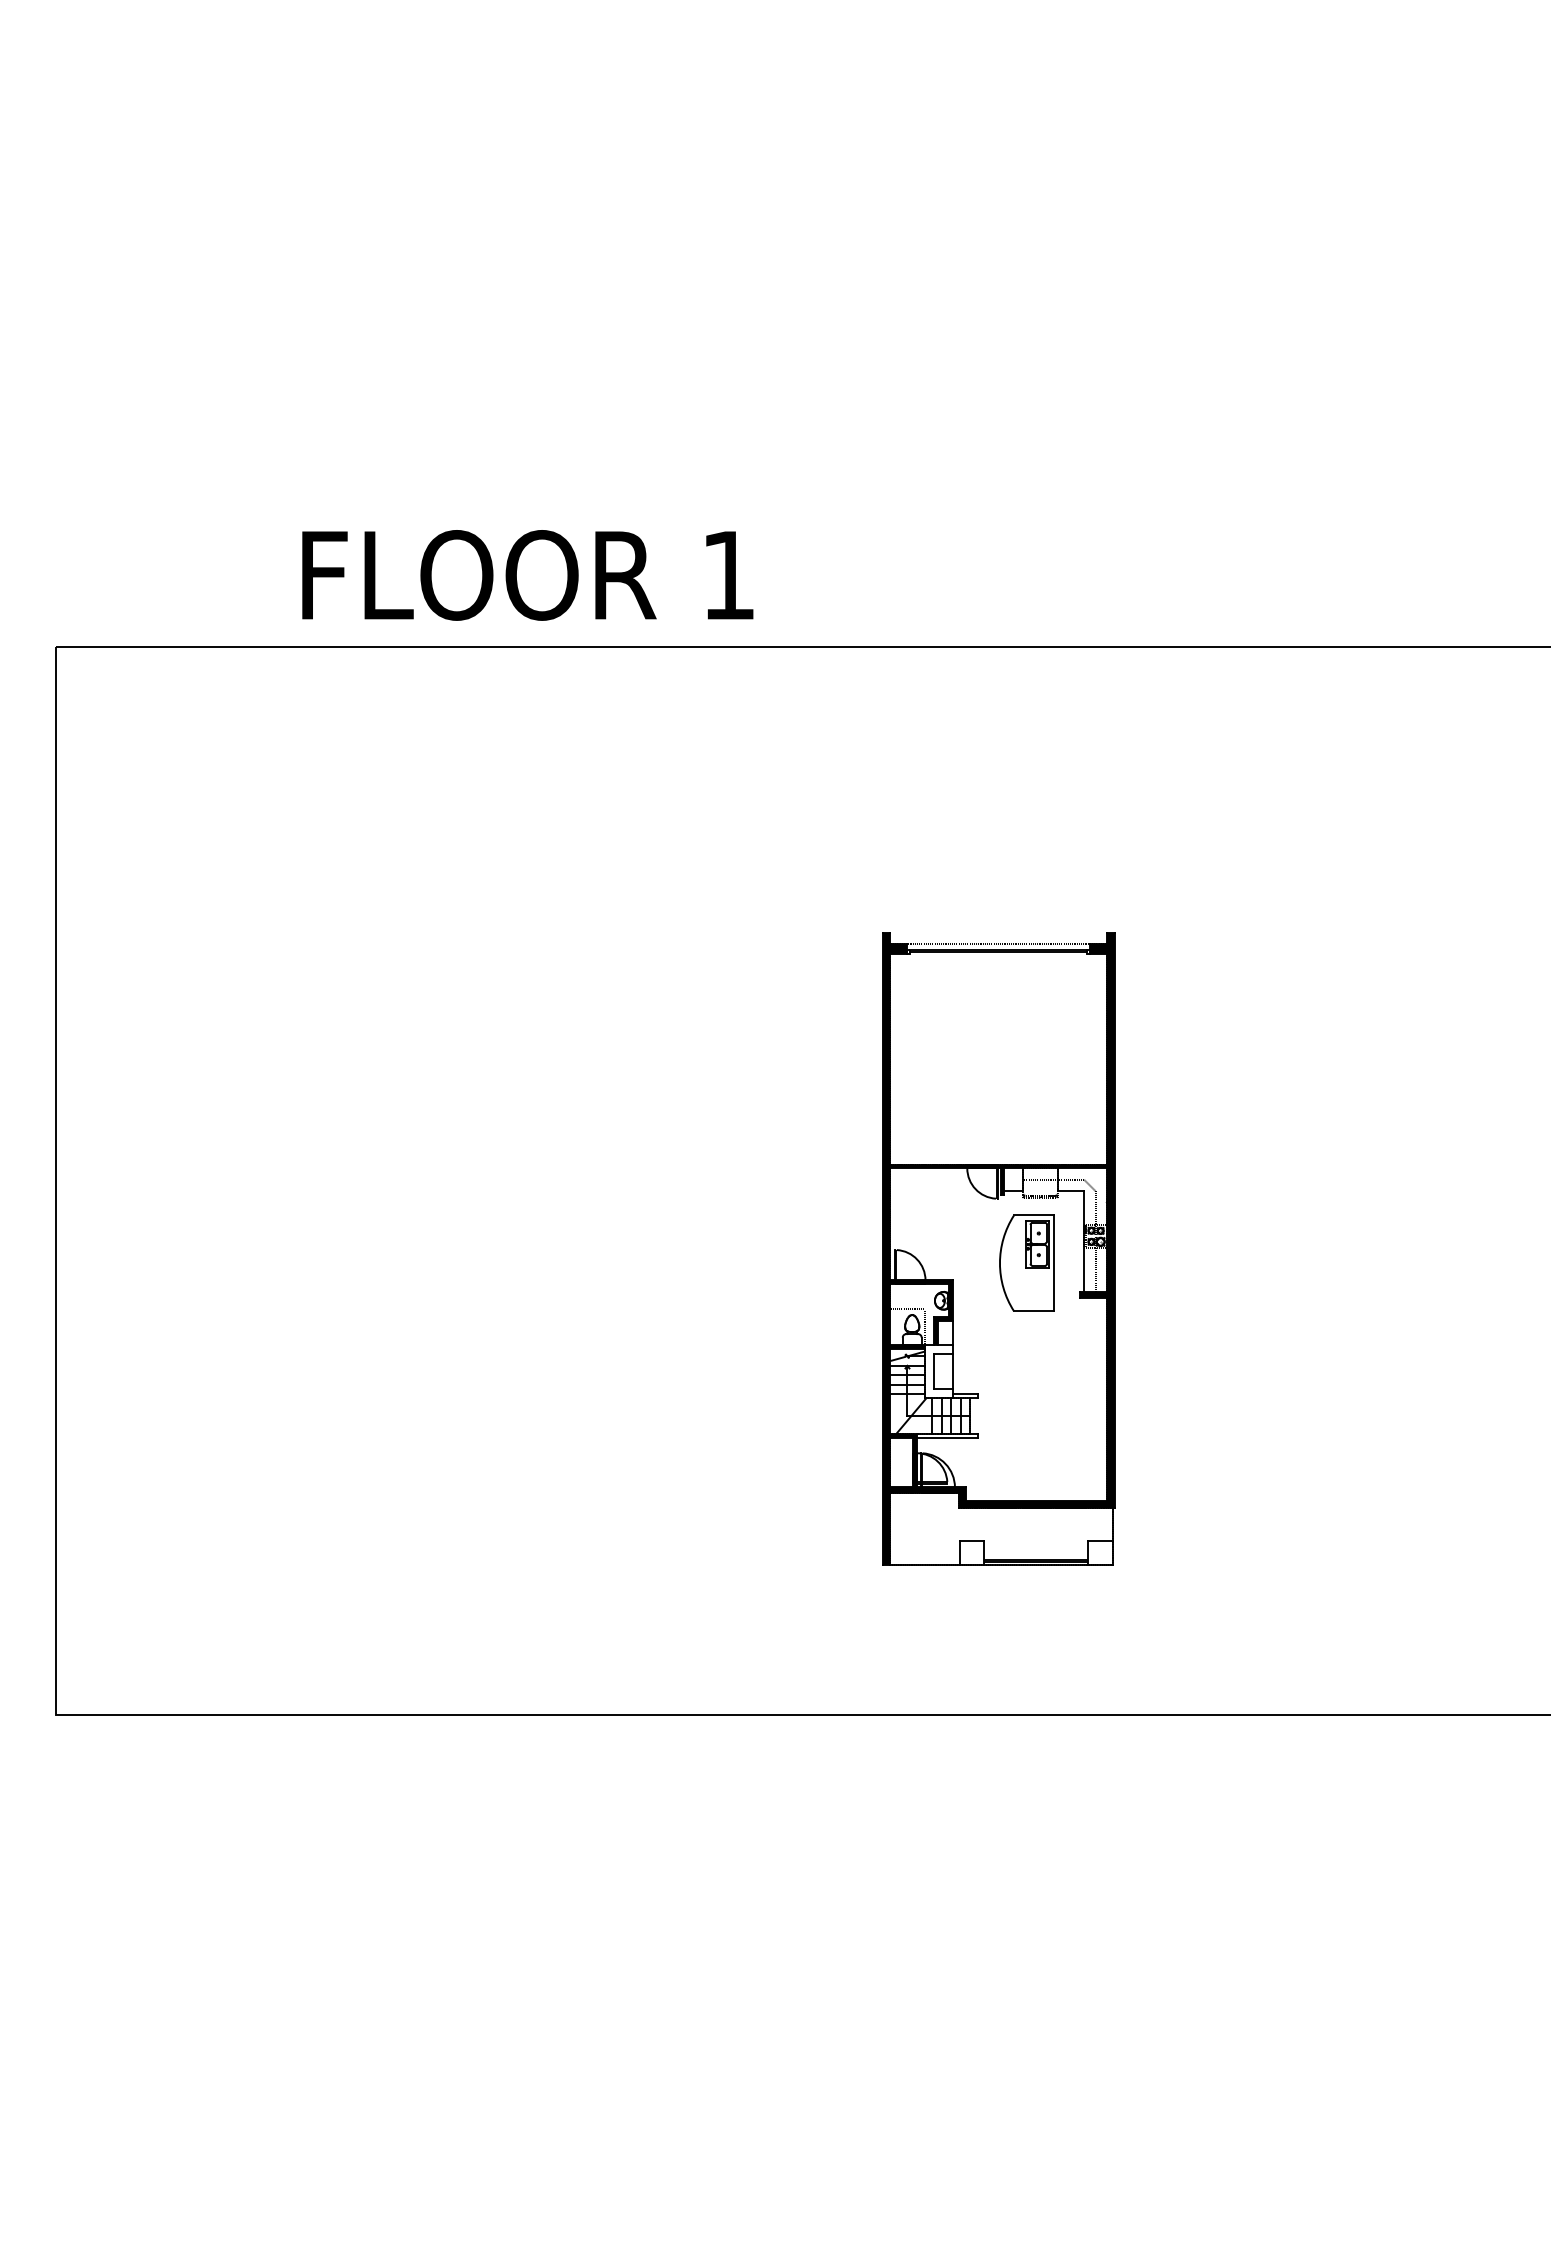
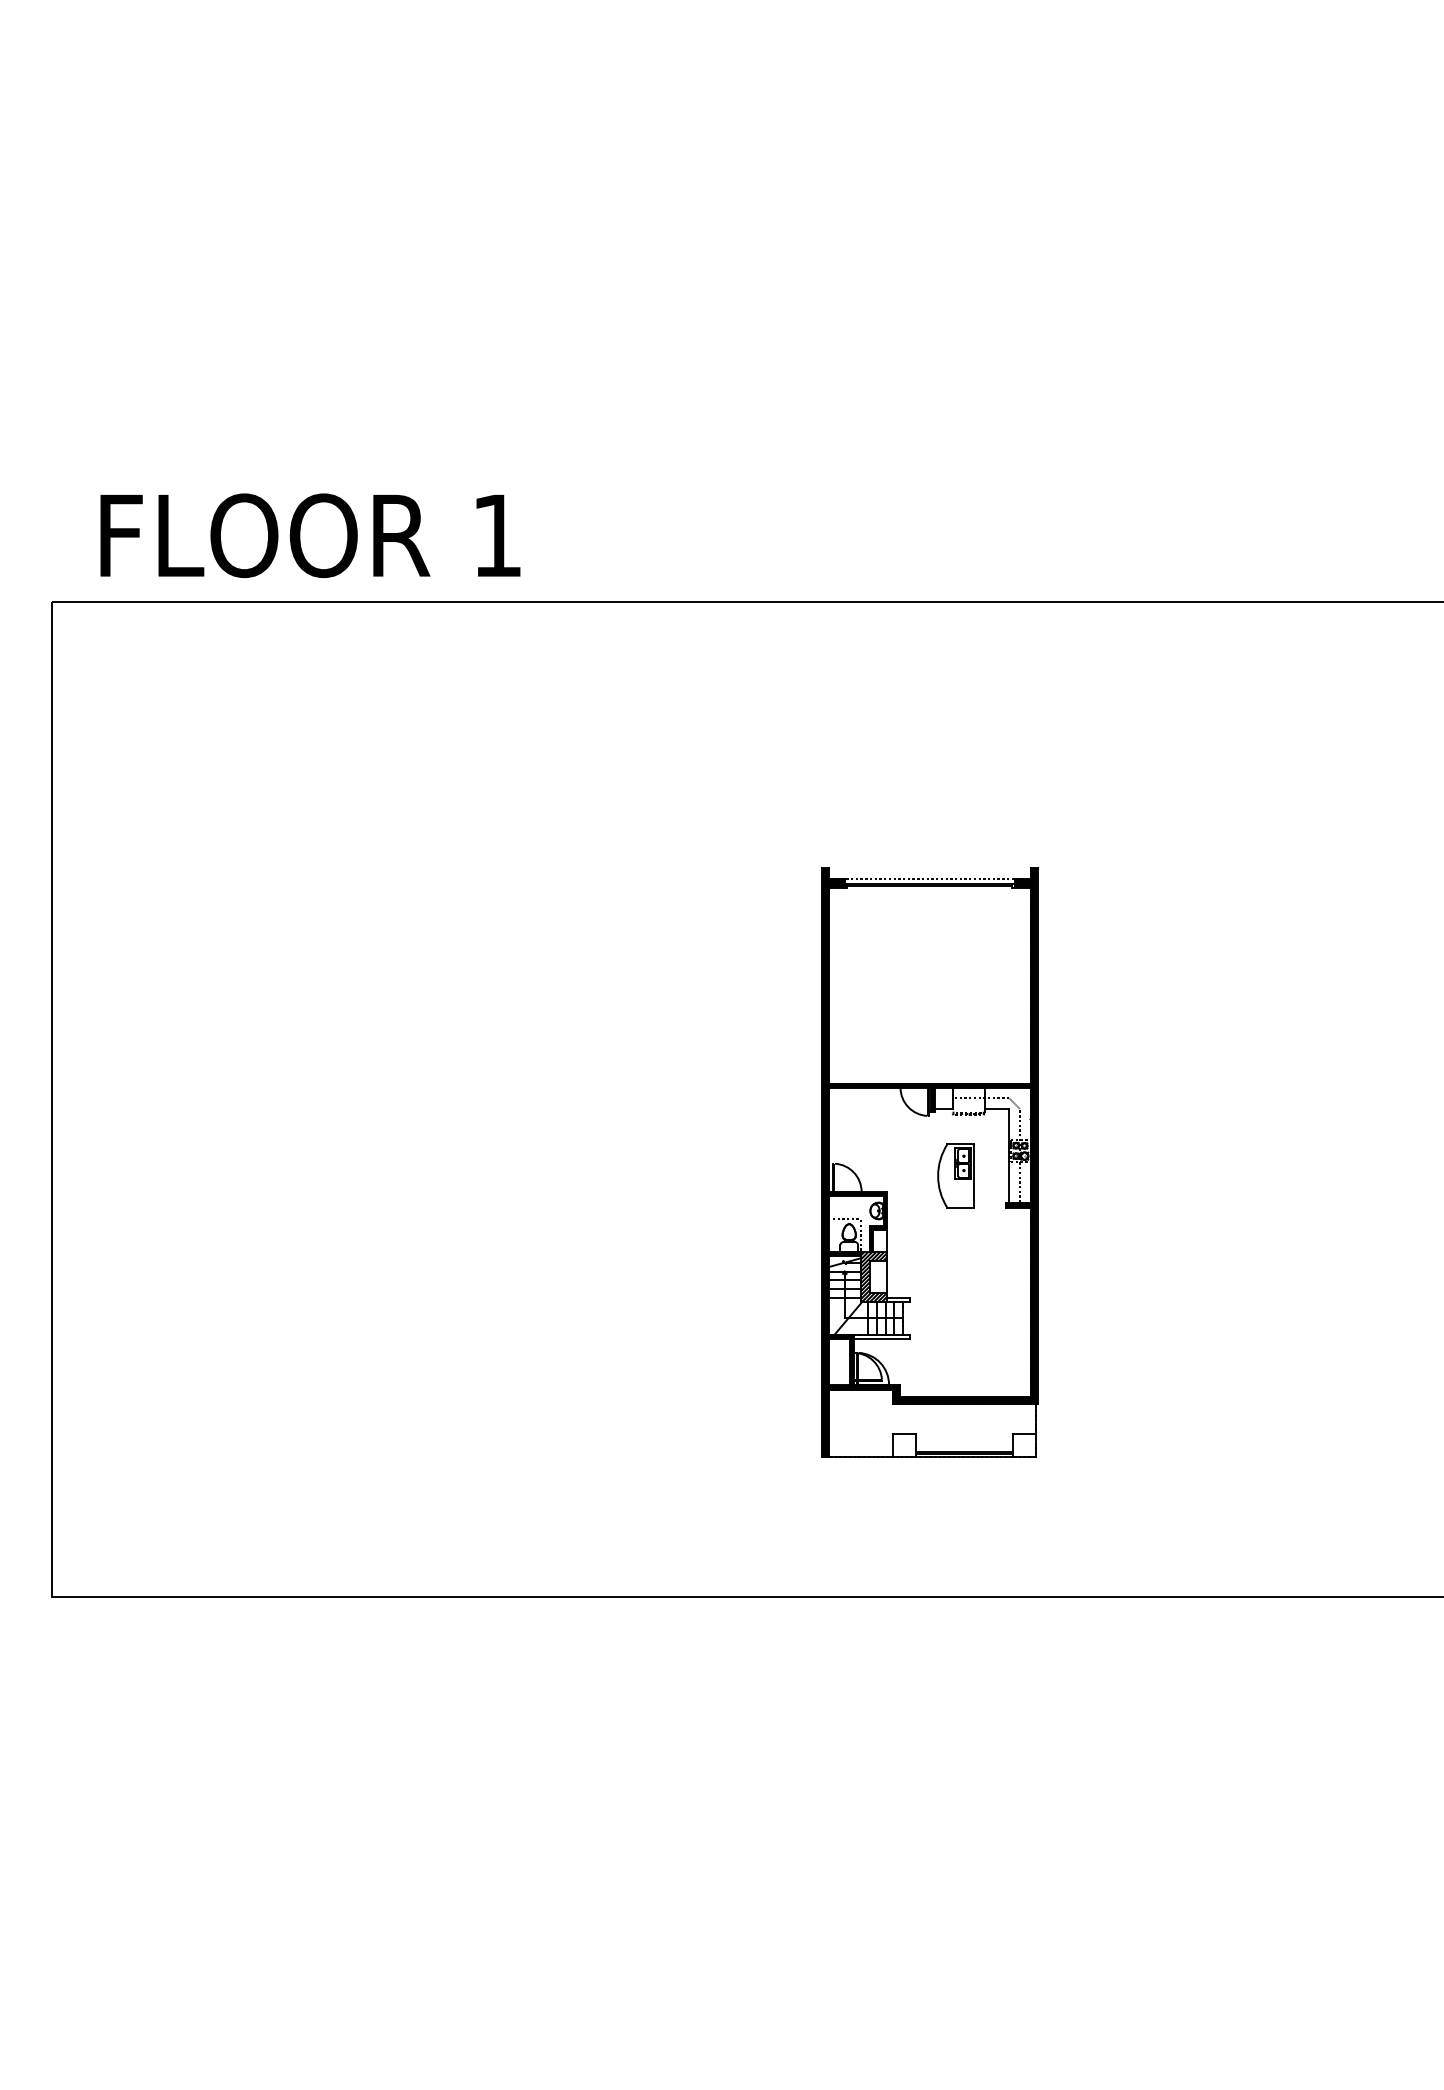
text: (527, 575) -> (310, 535), moved
part: (1026, 1262) -> (955, 1175), size x0.71
hatch: (938, 1371) -> (873, 1276), added

